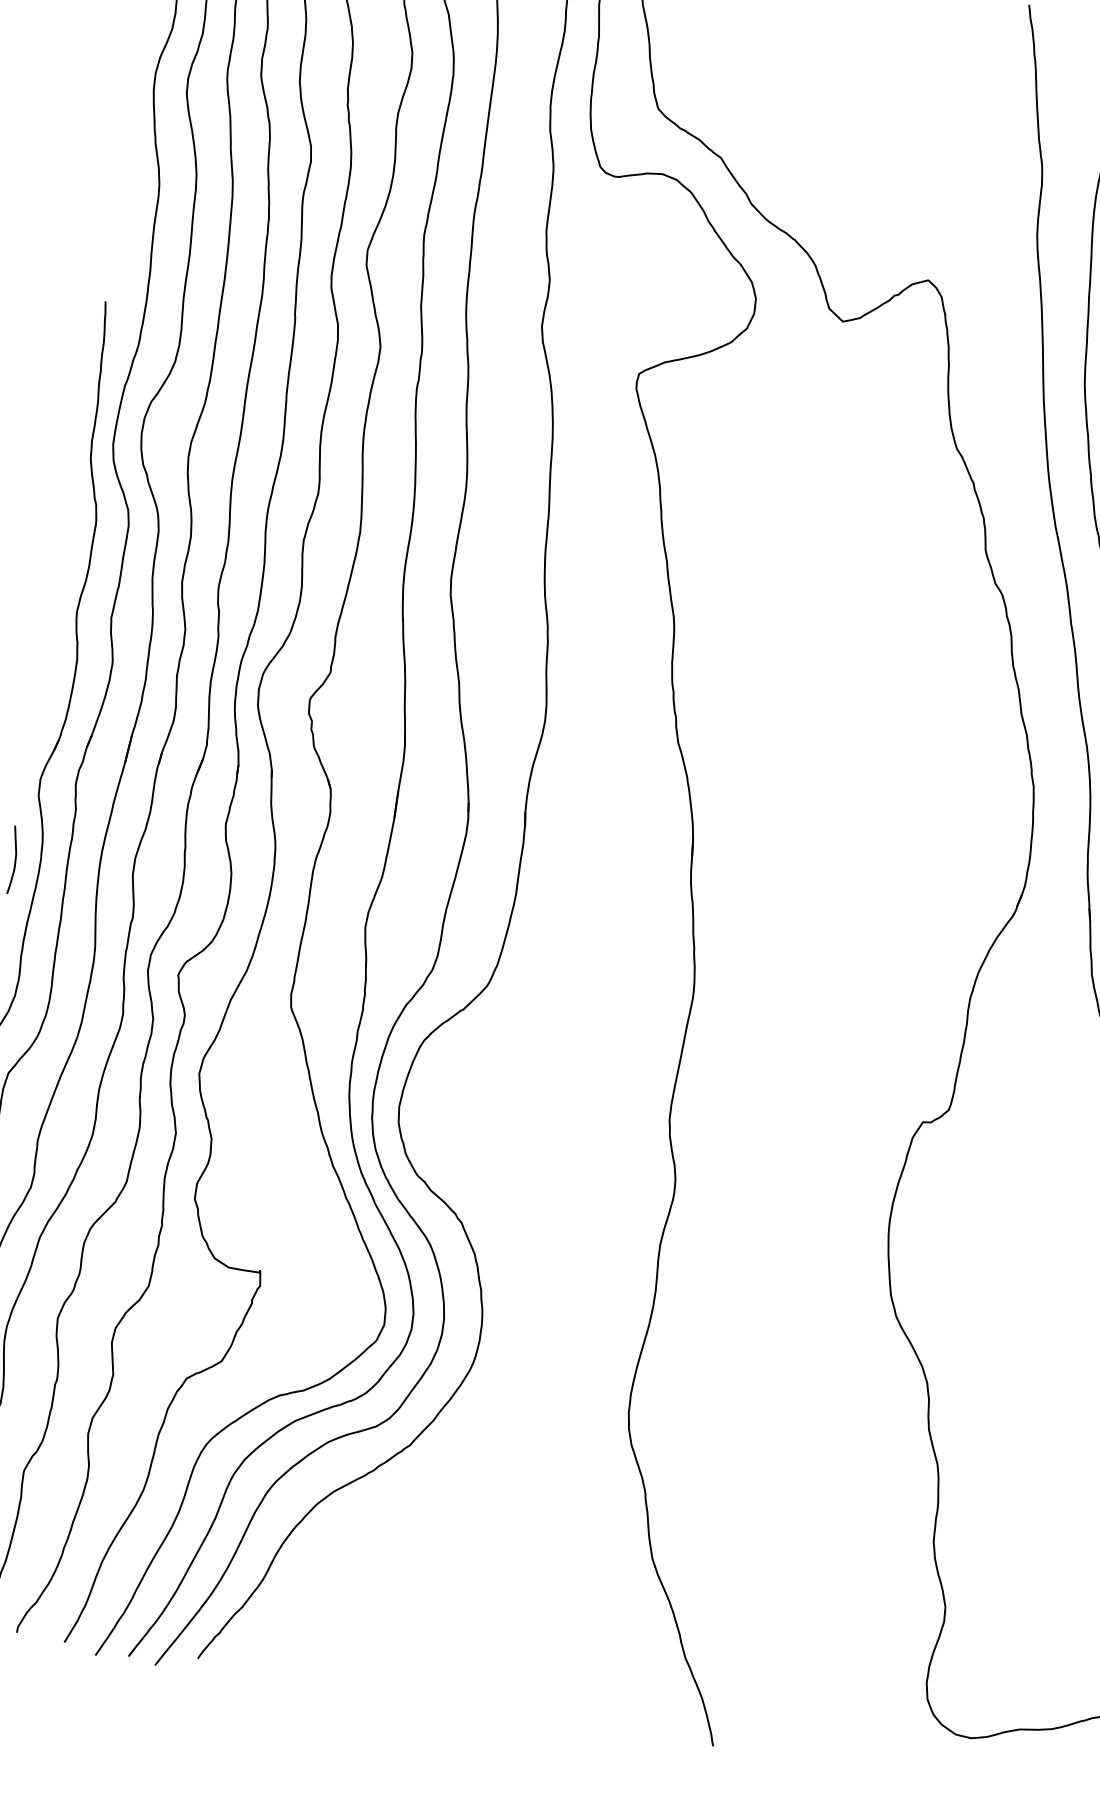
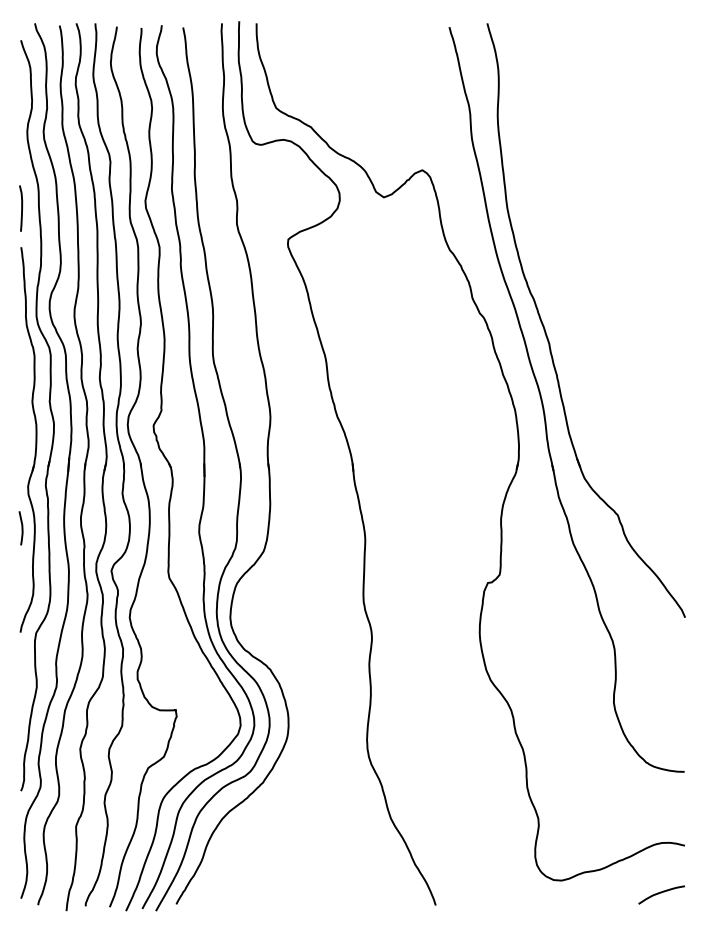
curve: (118, 224) -> (21, 208), added

